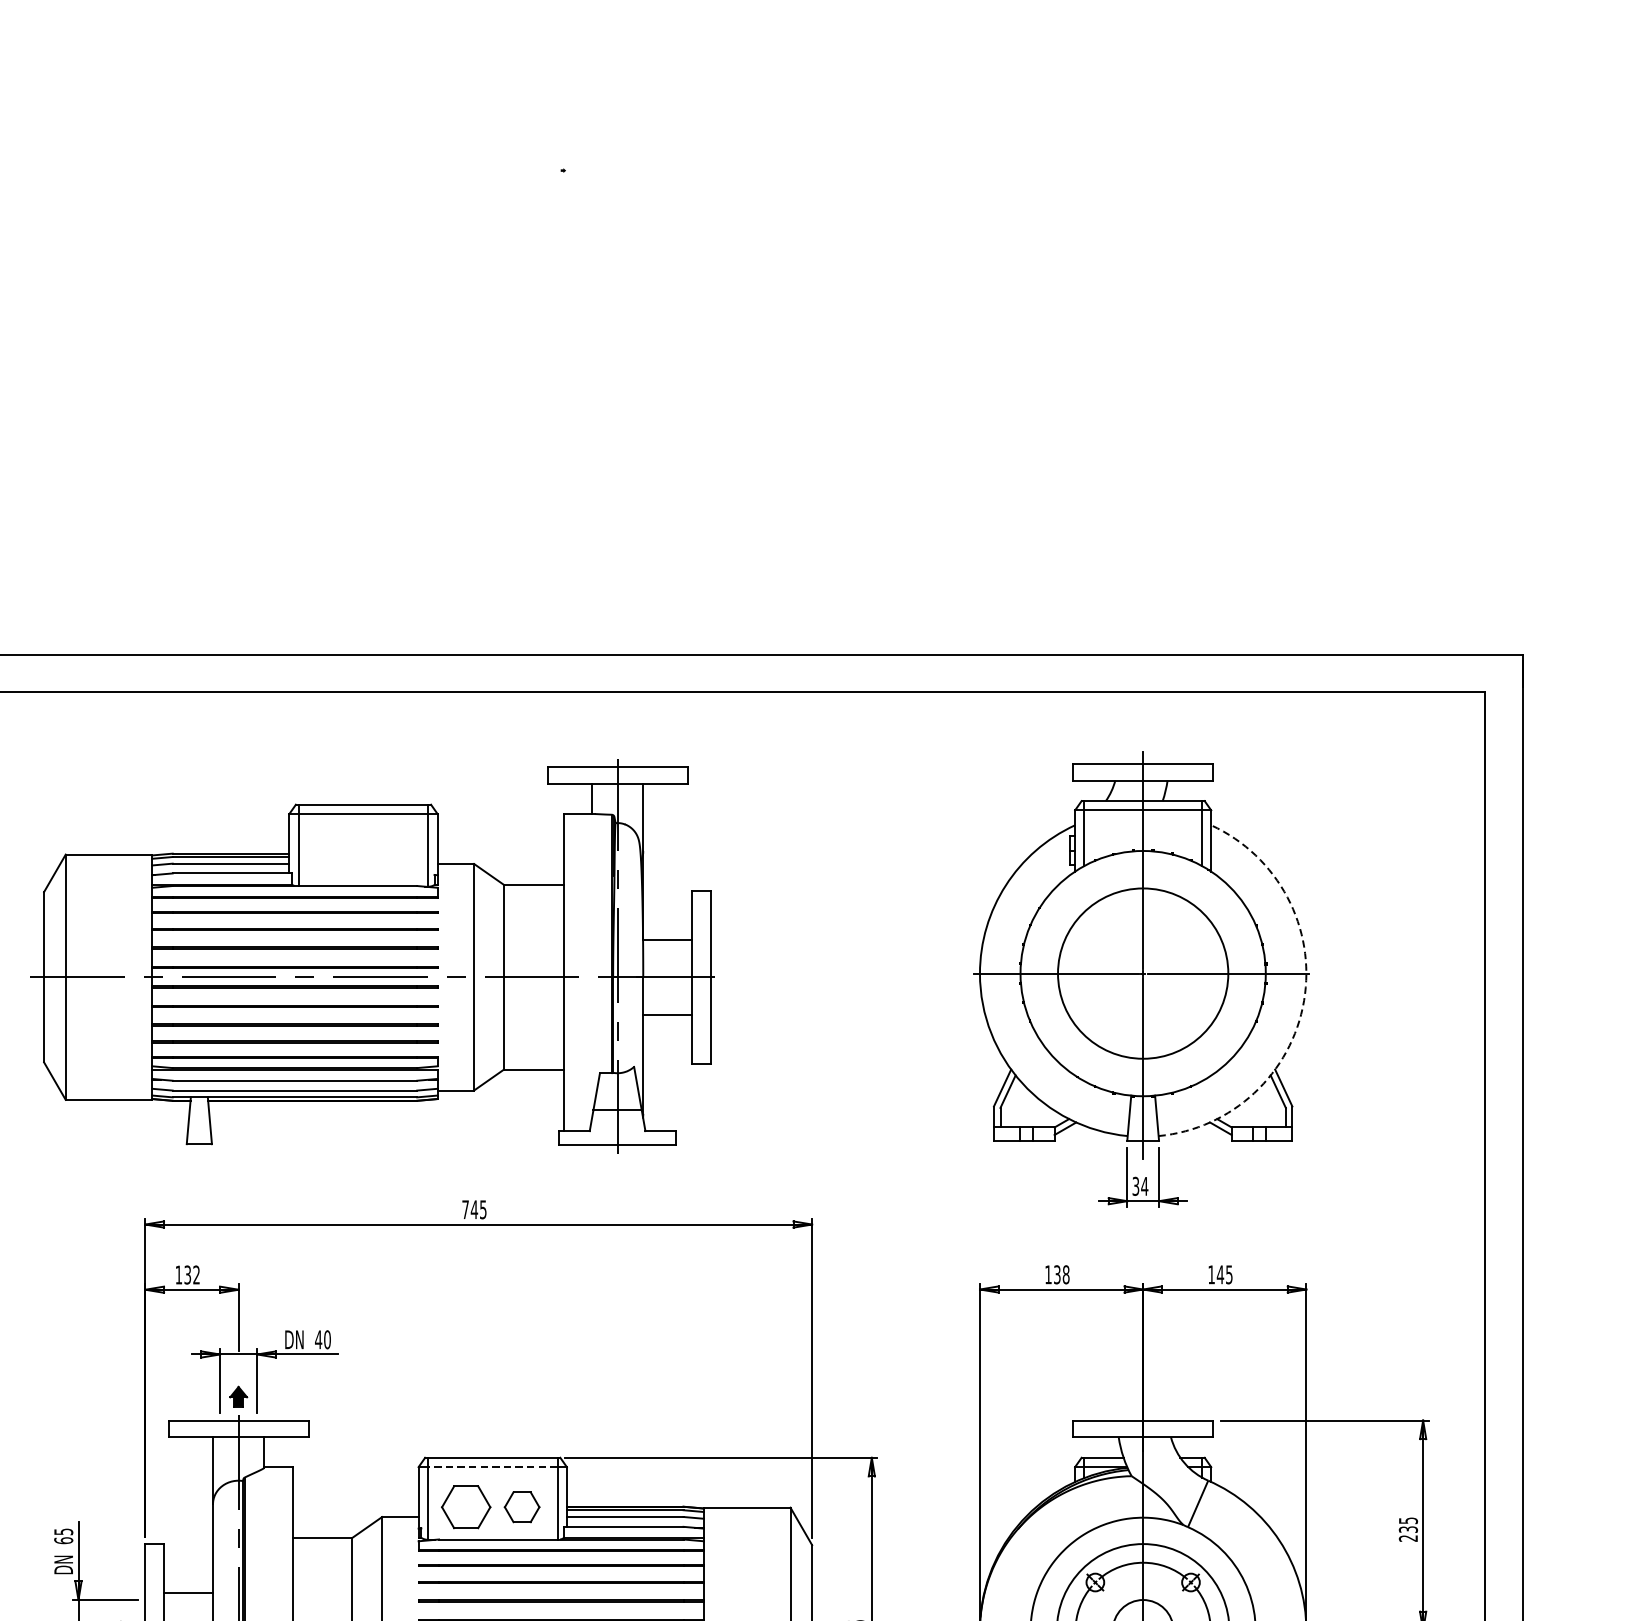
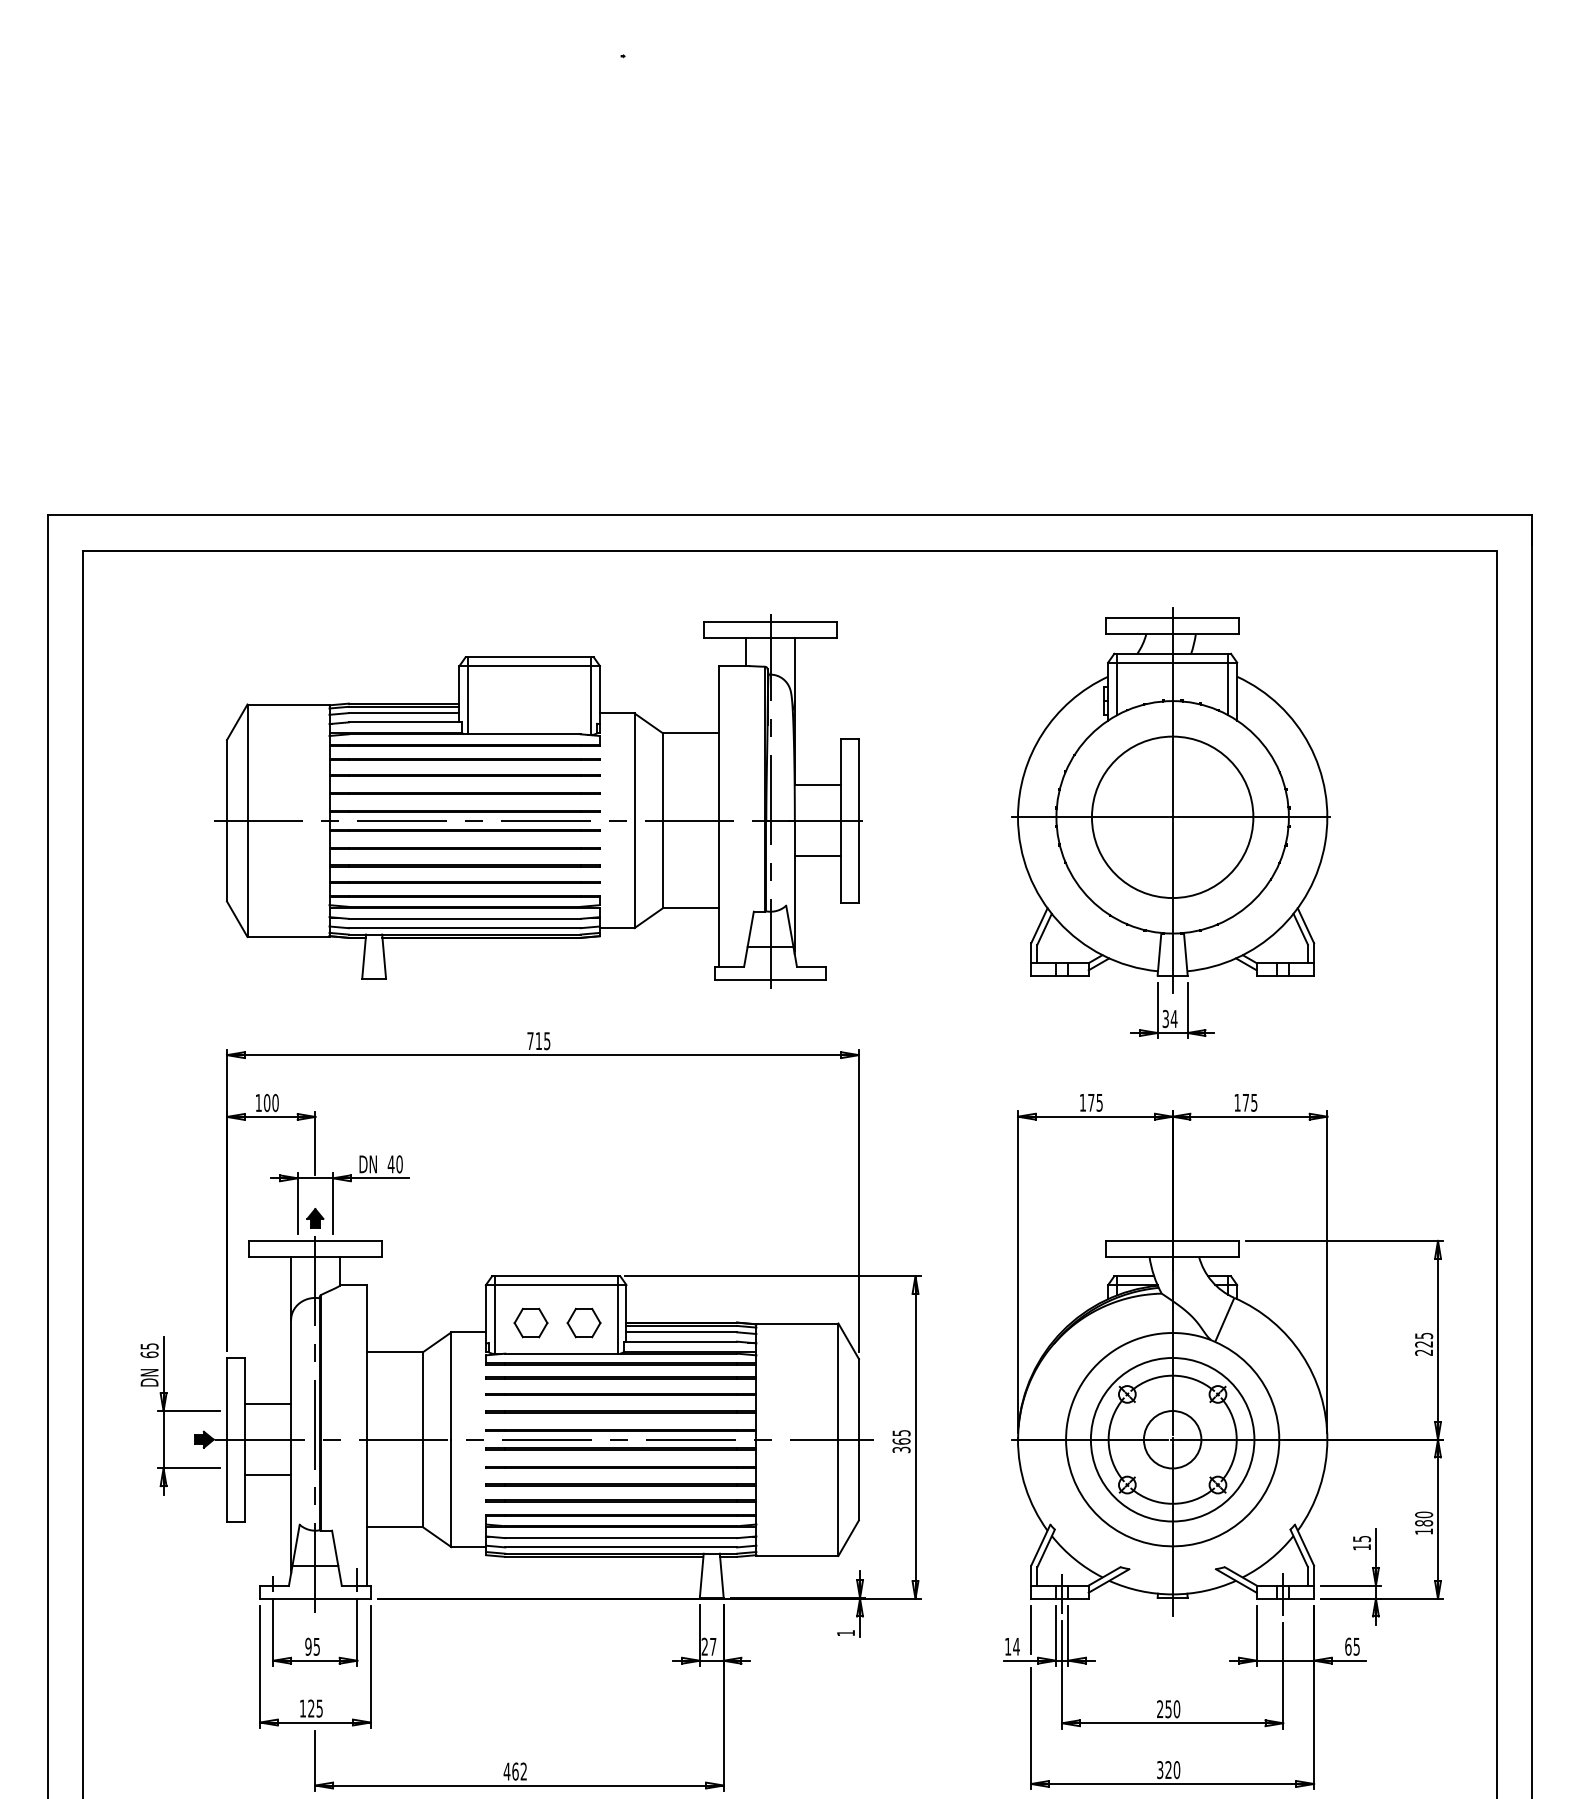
part: (372, 956) -> (538, 801), moved
arc: (1304, 1001) -> (1325, 843), dashed -> solid
text: (474, 1209) -> (538, 1040), 745 -> 715
text: (1061, 1274) -> (1095, 1102), 138 -> 175
text: (1220, 1274) -> (1245, 1102), 145 -> 175
text: (191, 1275) -> (270, 1103), 132 -> 100
line: (491, 1467) -> (555, 1285), dashed -> solid
part: (465, 1506) -> (530, 1322), size x0.71
text: (1408, 1529) -> (1424, 1344), 235 -> 225

